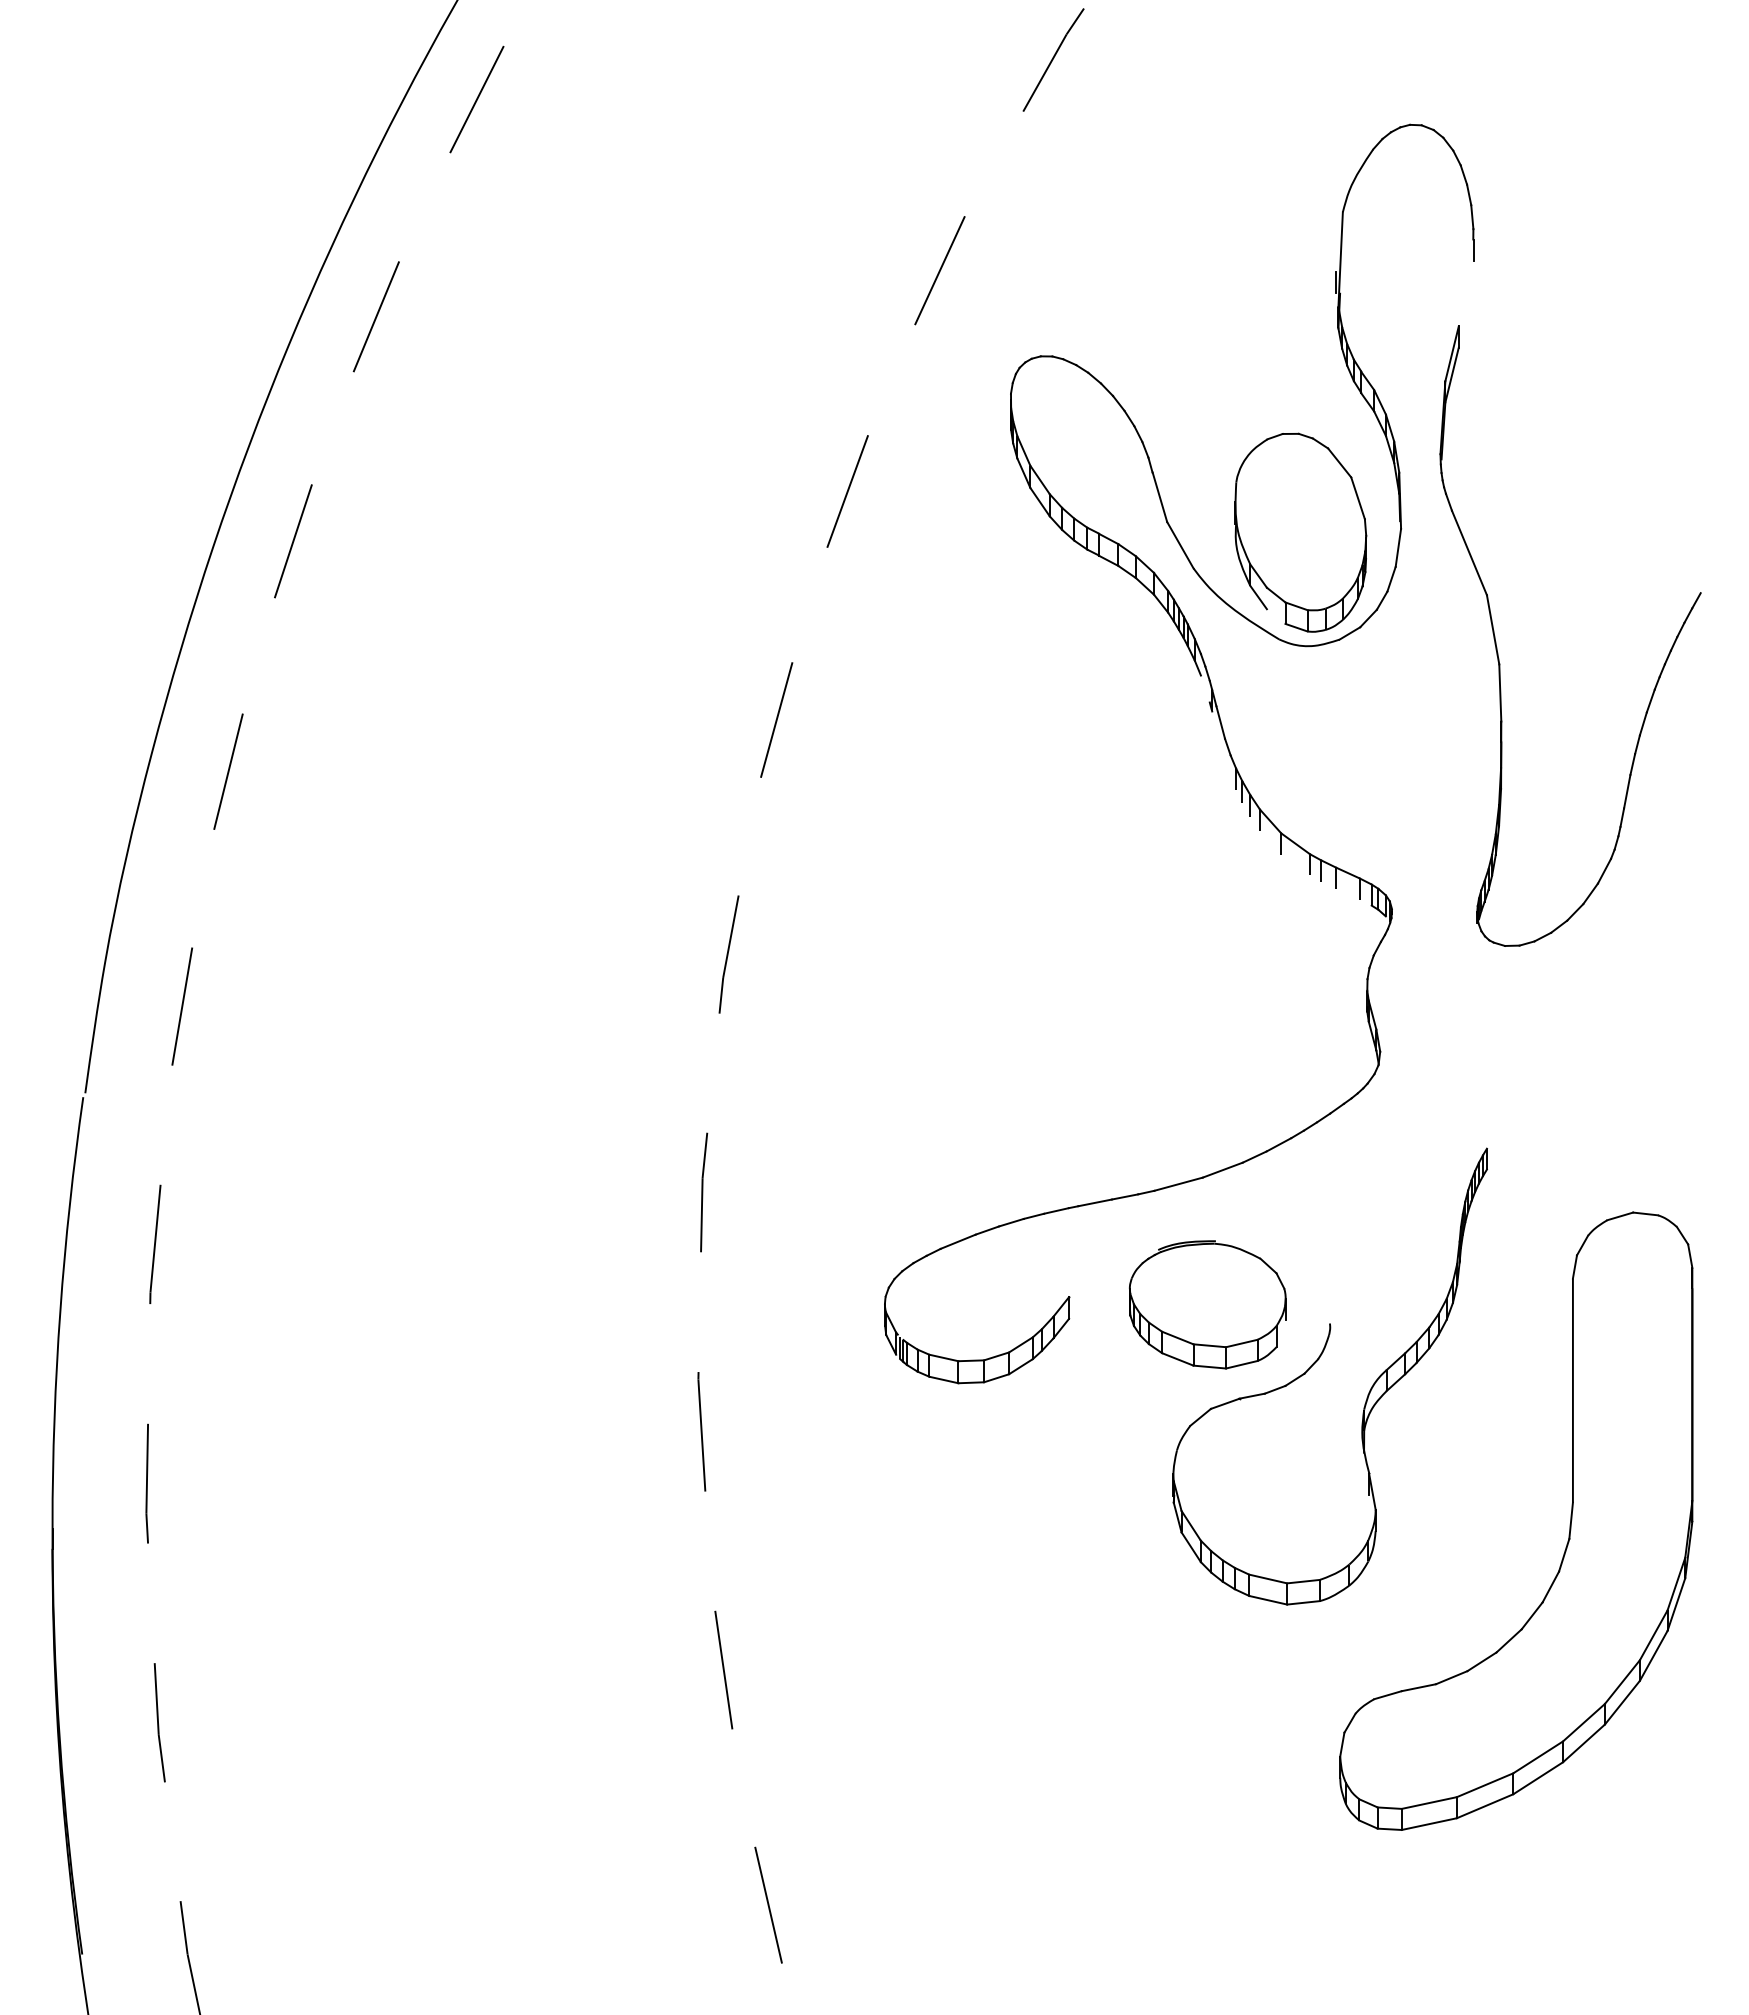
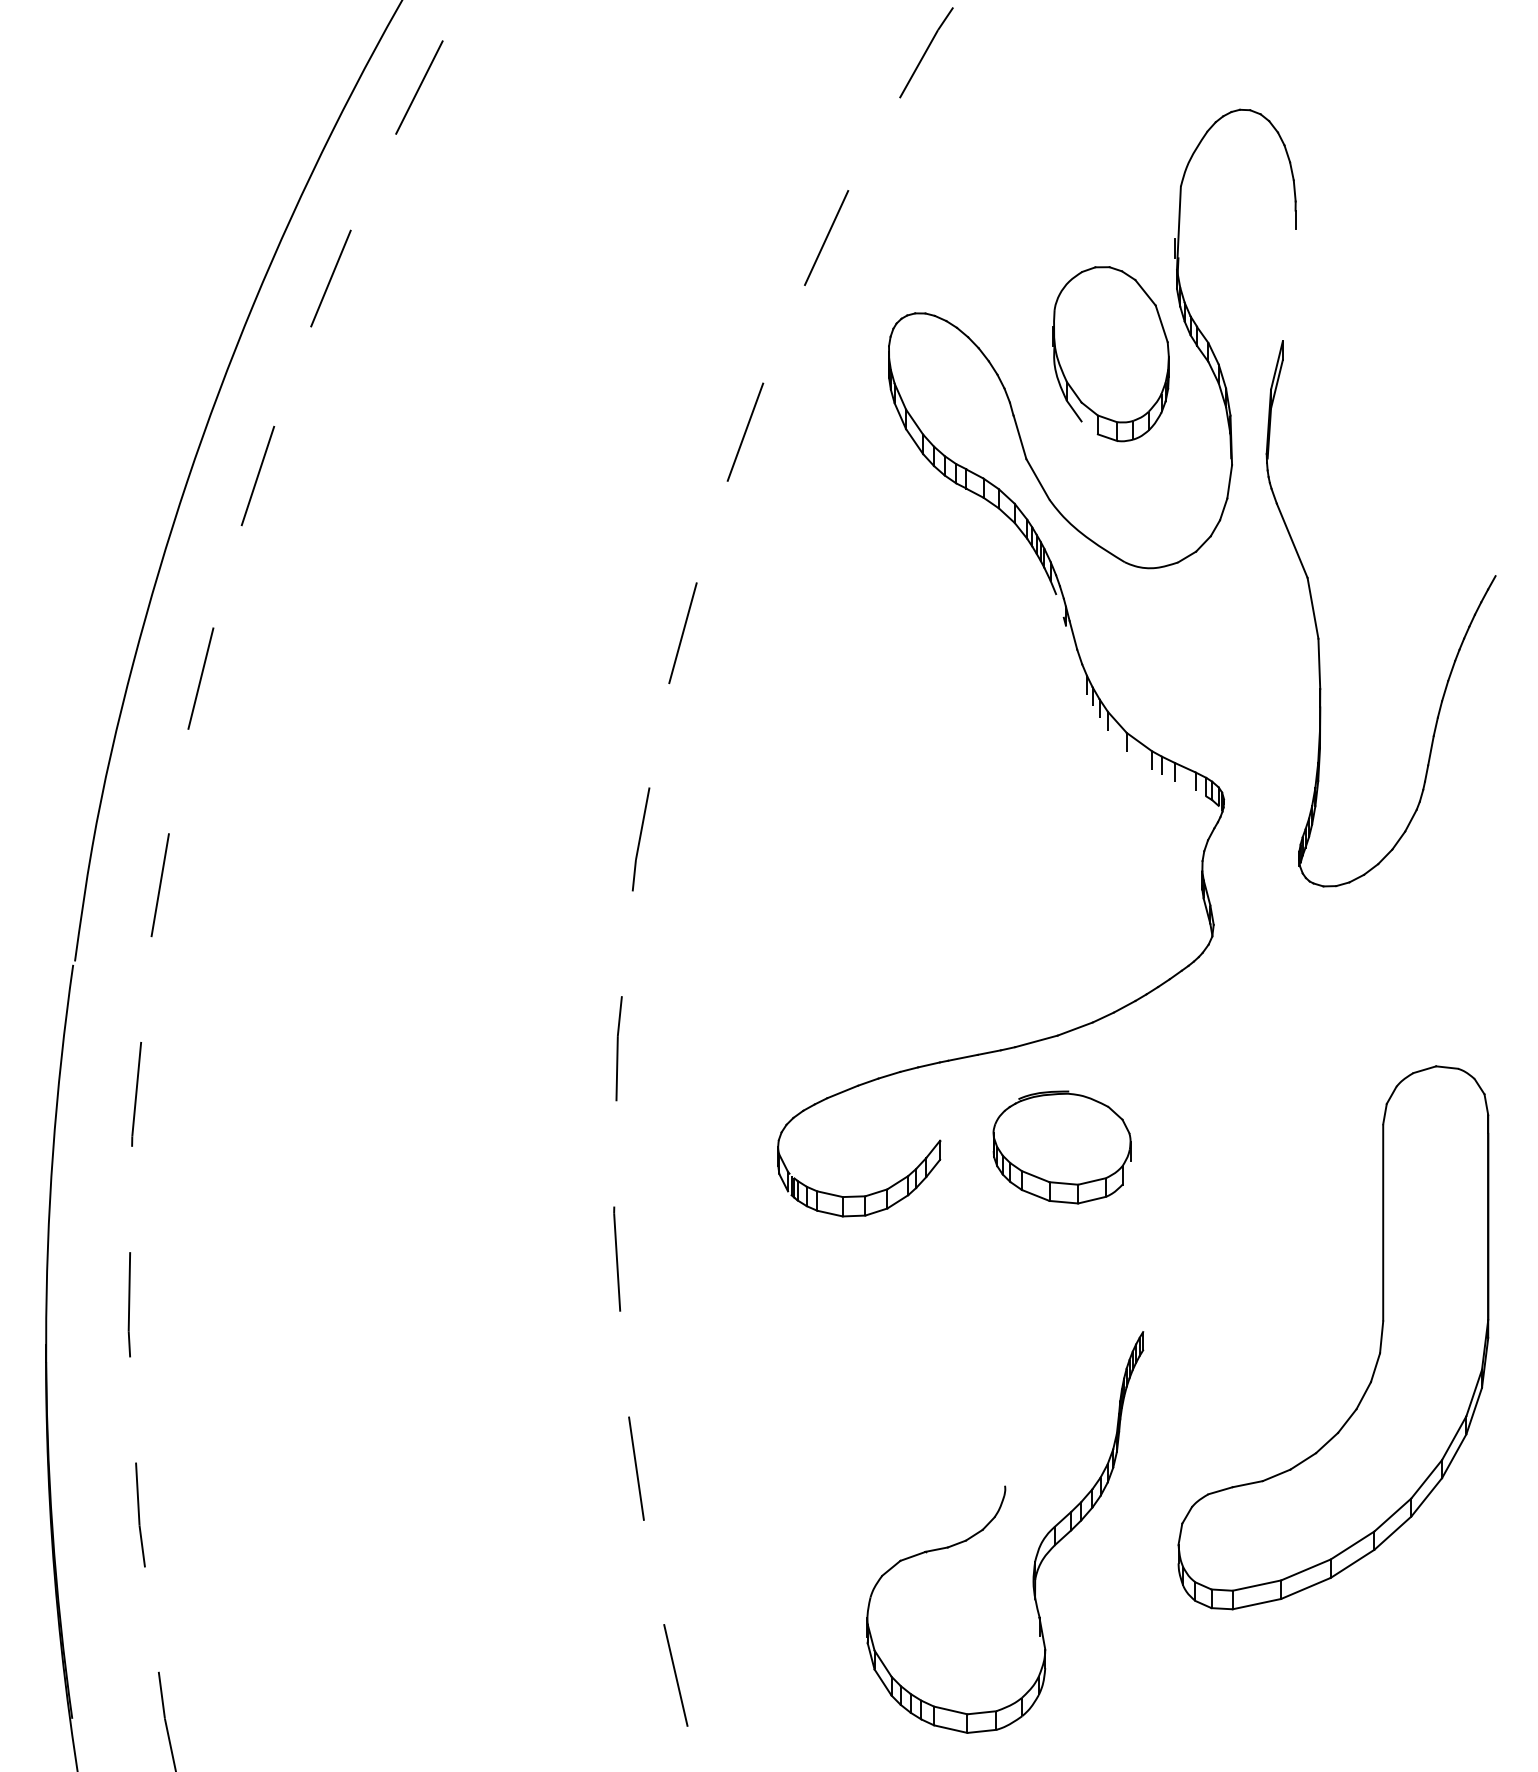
part: (1300, 532) -> (1111, 353), moved
part: (1497, 647) -> (1316, 623), moved
part: (1316, 1362) -> (993, 1520), moved

